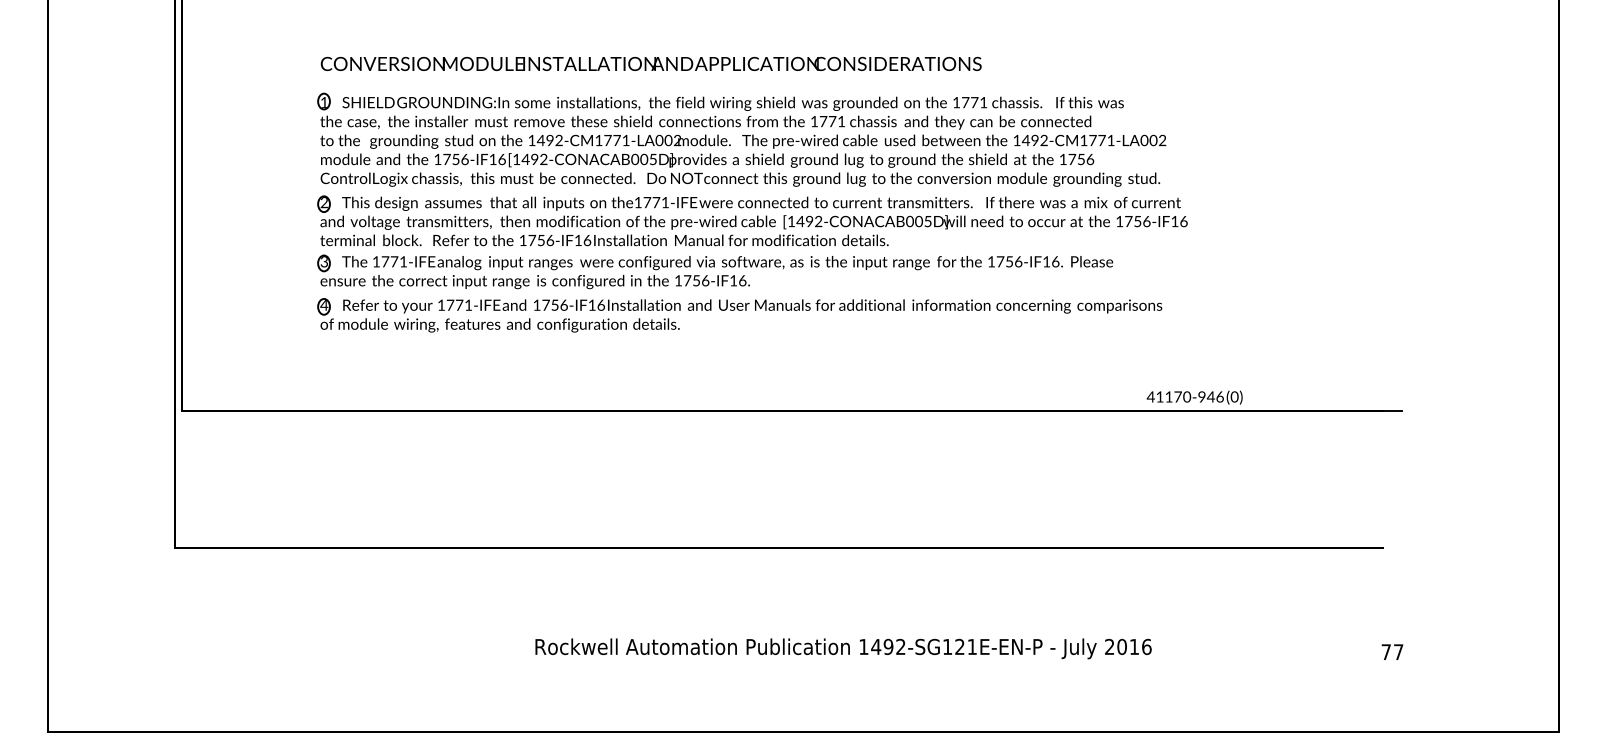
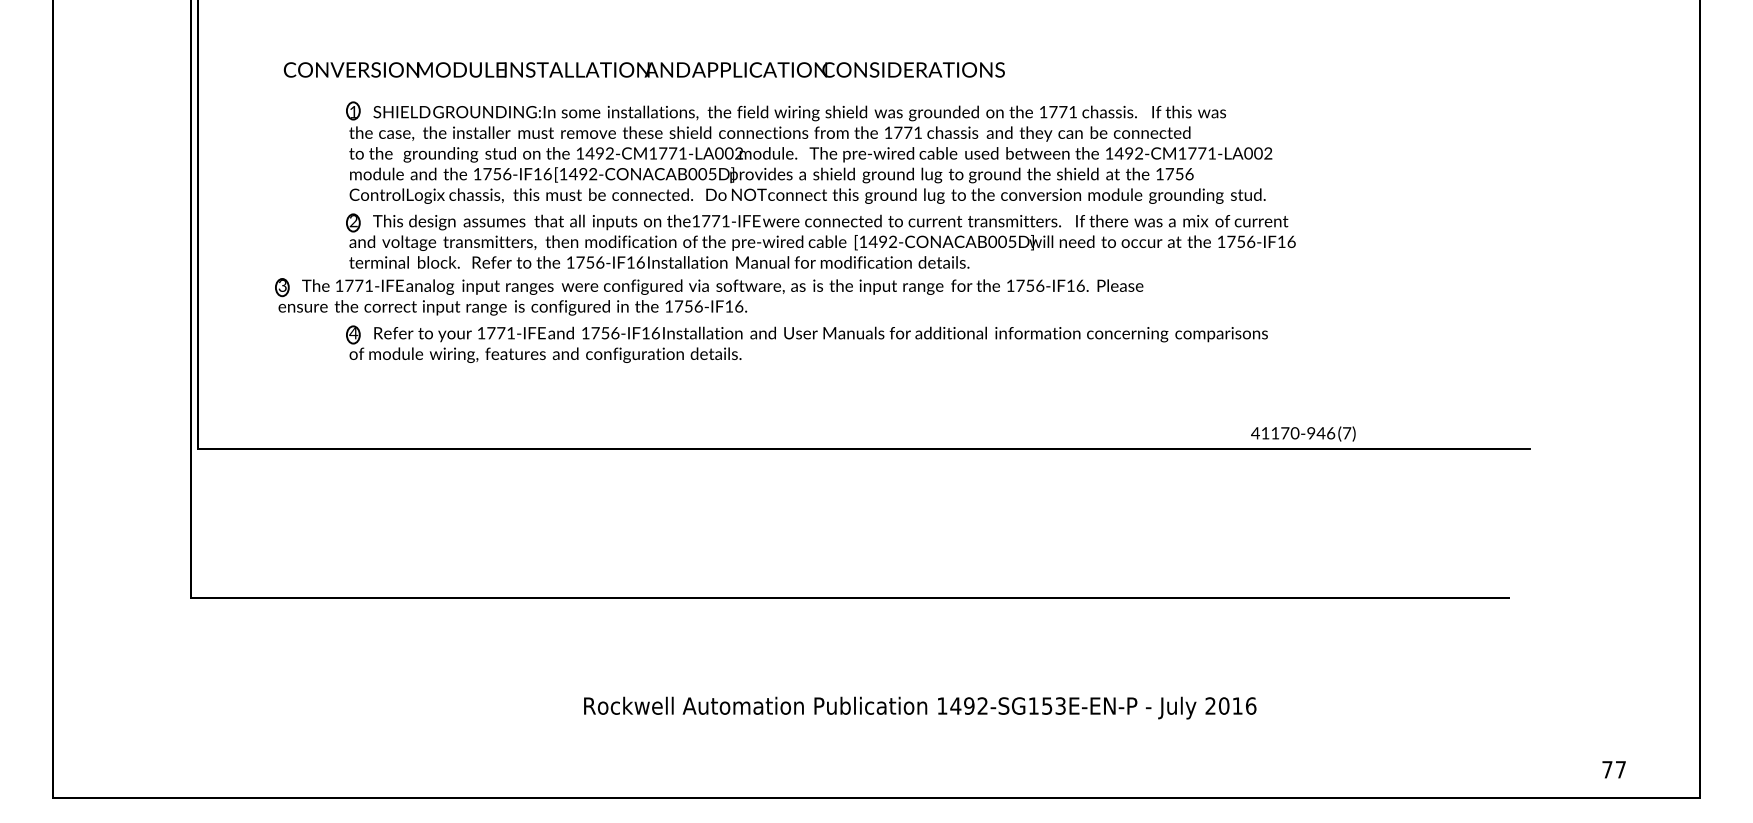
text: (650, 63) -> (643, 69), moved
part: (715, 271) -> (709, 296), moved
text: (1234, 397) -> (1346, 433), (0) -> (7)
text: (965, 646) -> (1053, 705), 1492-SG121E-EN-P -> 1492-SG153E-EN-P
text: (1391, 651) -> (1613, 769), moved

